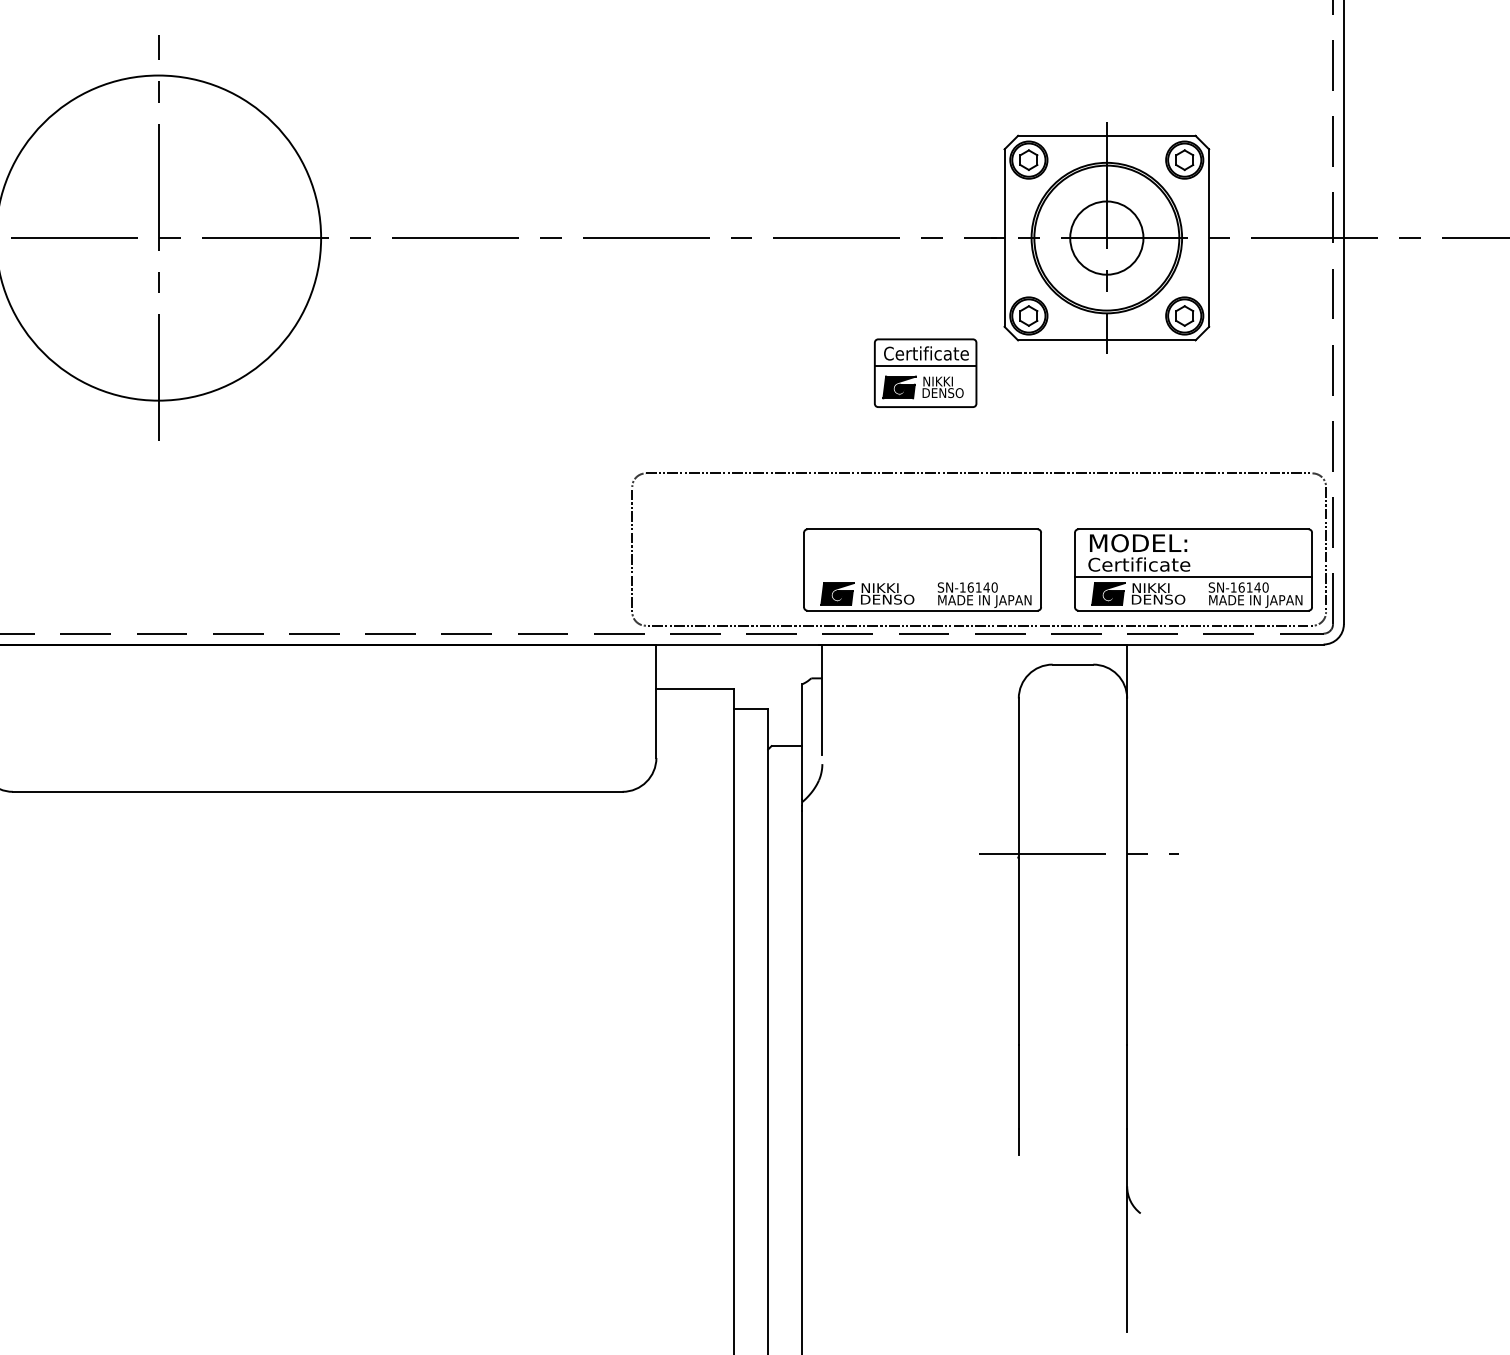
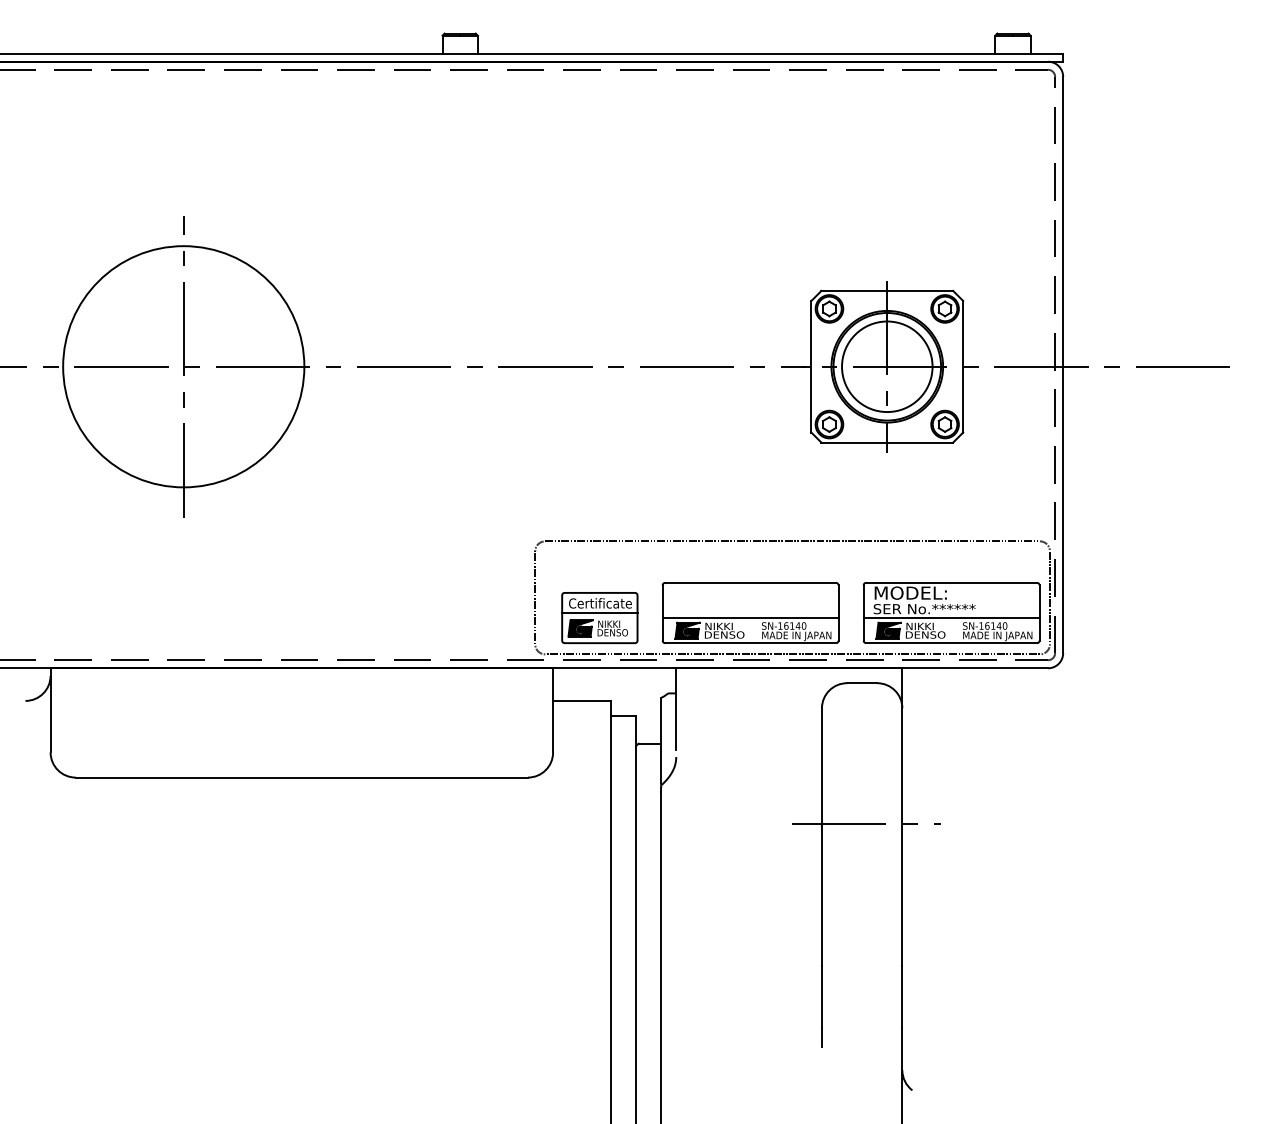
circle: (1107, 237) -> (887, 366), size x1.67
part: (925, 372) -> (599, 617), moved
text: (1156, 563) -> (924, 608), Certificate -> SER No.******
line: (922, 577) -> (750, 618), added

